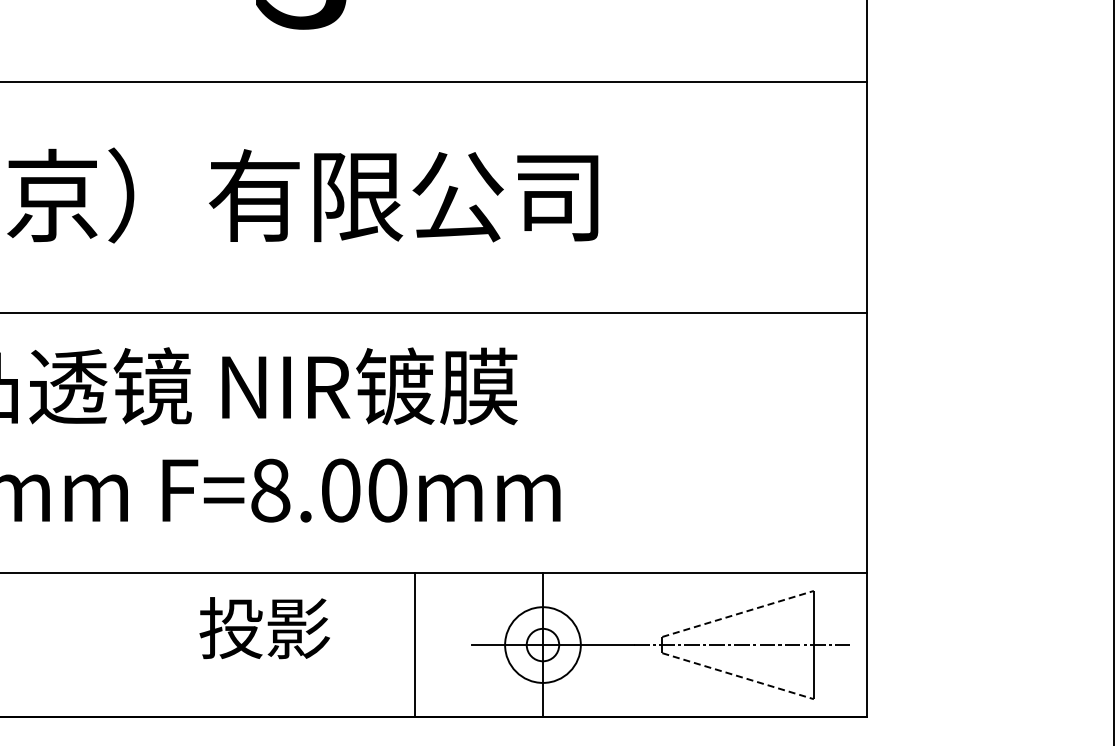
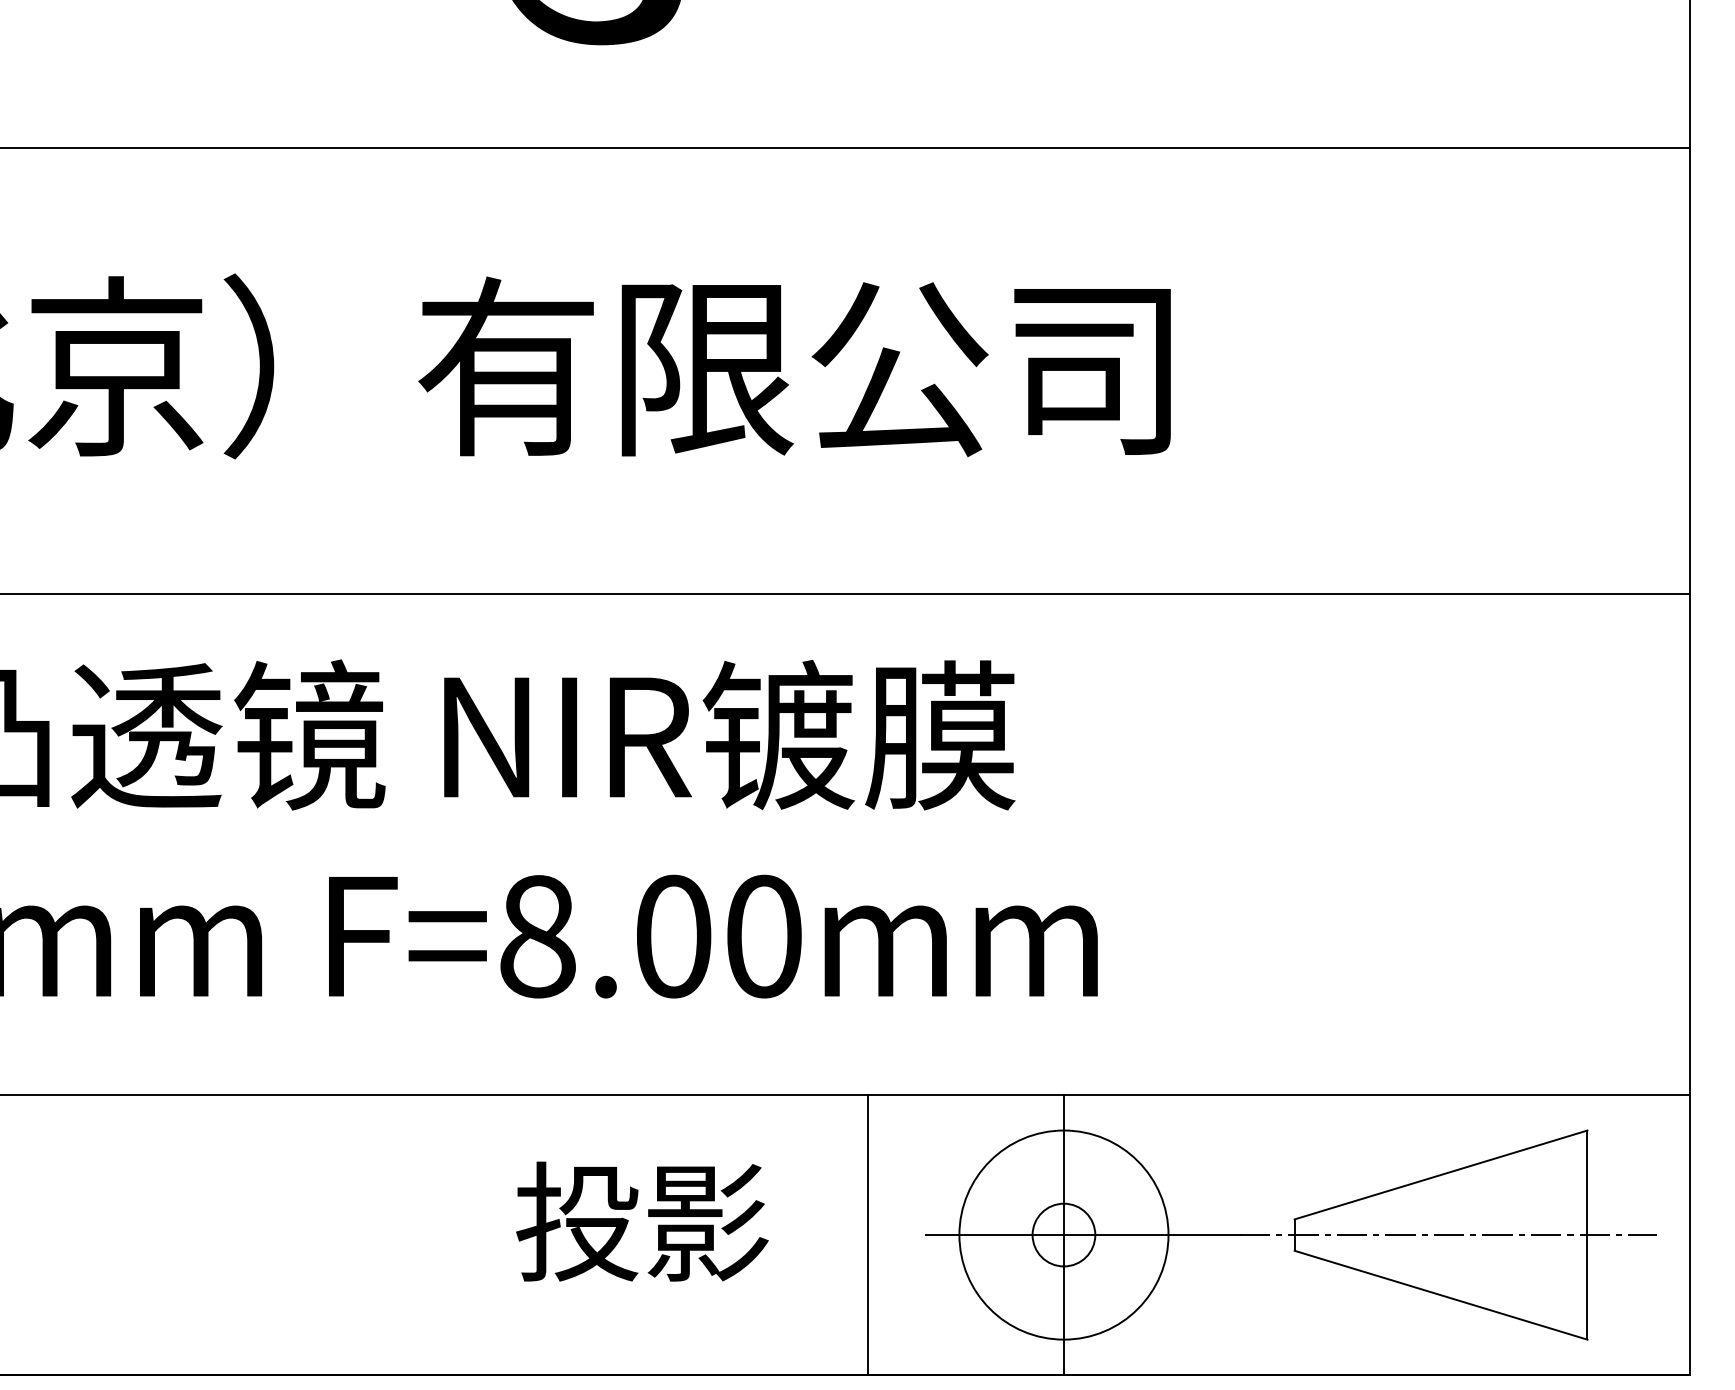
line: (738, 613) -> (1441, 1174), dashed -> solid
text: (264, 628) -> (641, 1222), moved
line: (414, 644) -> (867, 1233), moved
circle: (542, 644) -> (1063, 1233), size x1.43
line: (738, 676) -> (1441, 1295), dashed -> solid

